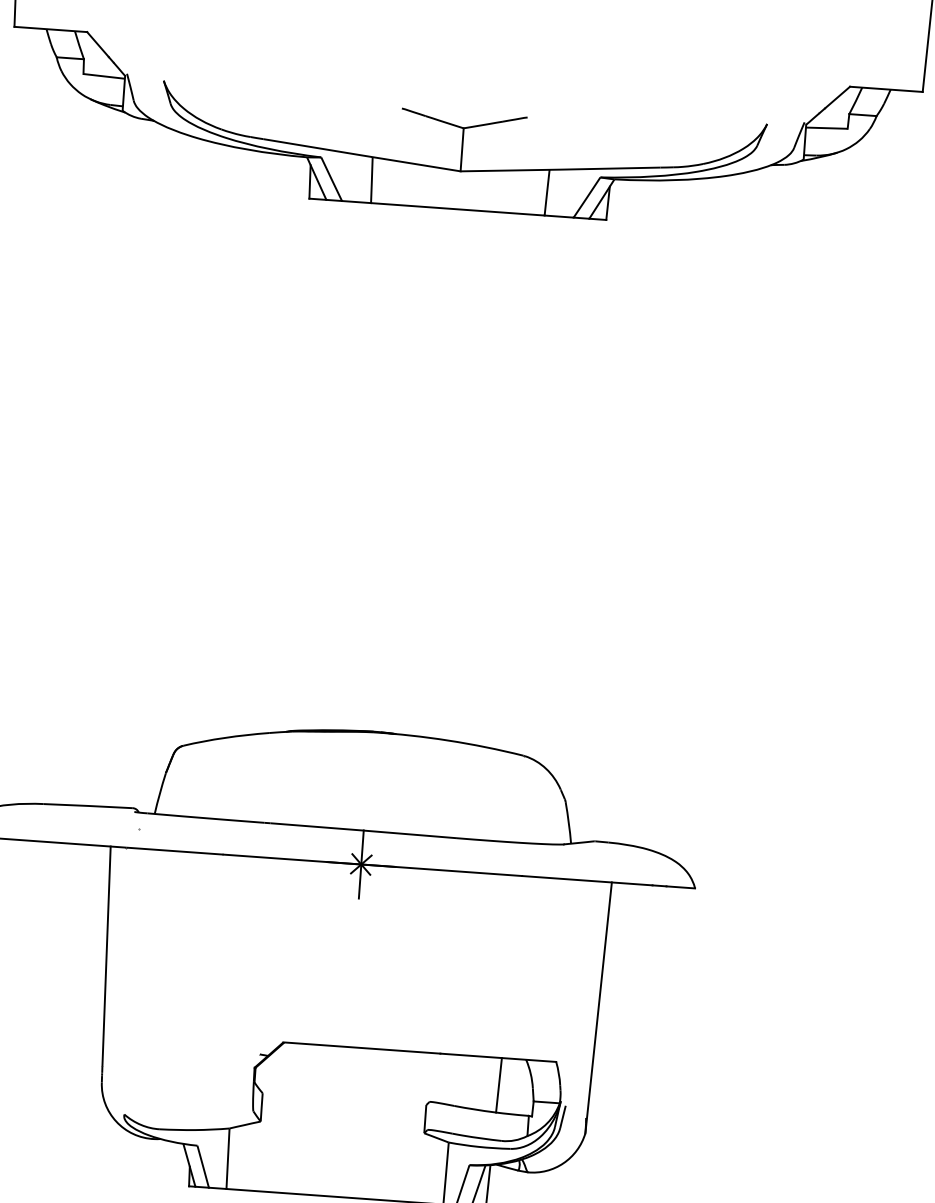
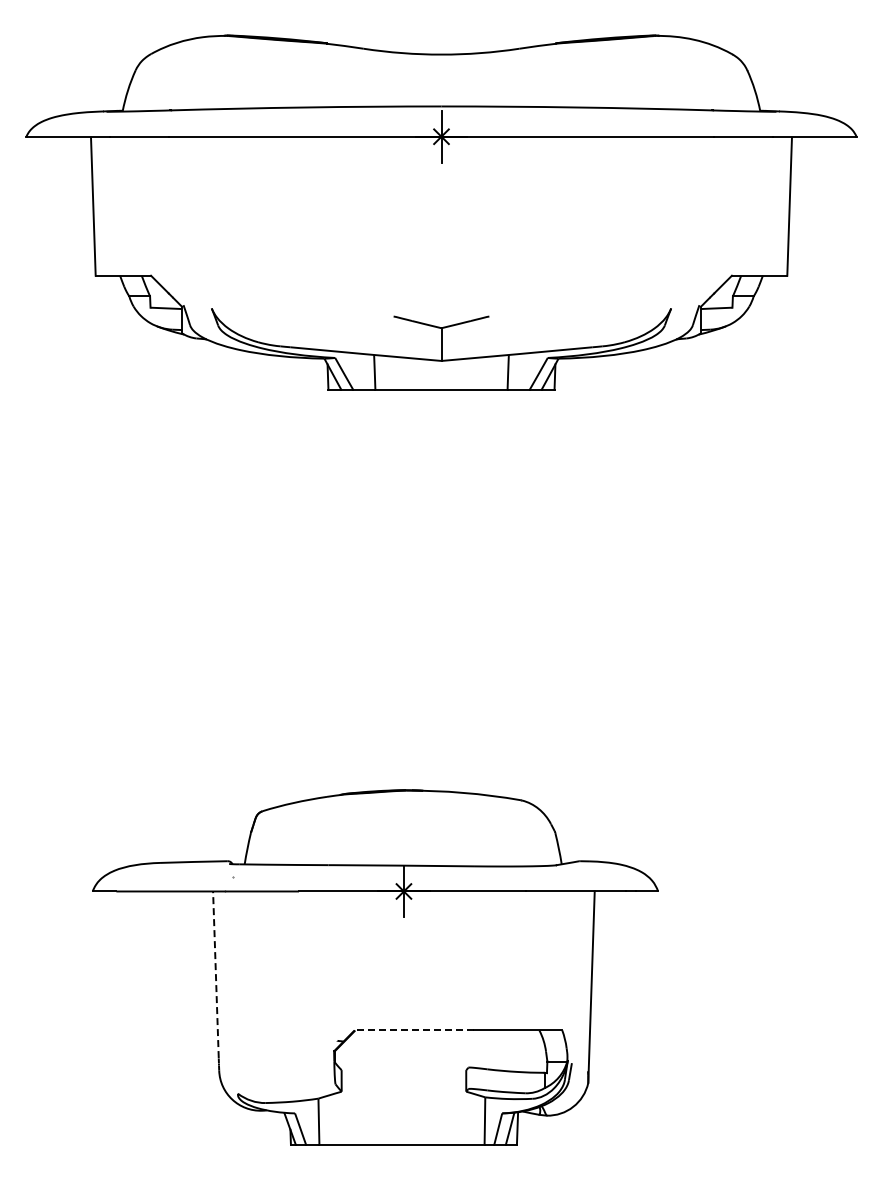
line: (106, 955) -> (215, 974), solid -> dashed
line: (362, 1048) -> (414, 1030), solid -> dashed
line: (498, 1085) -> (519, 1051), removed

